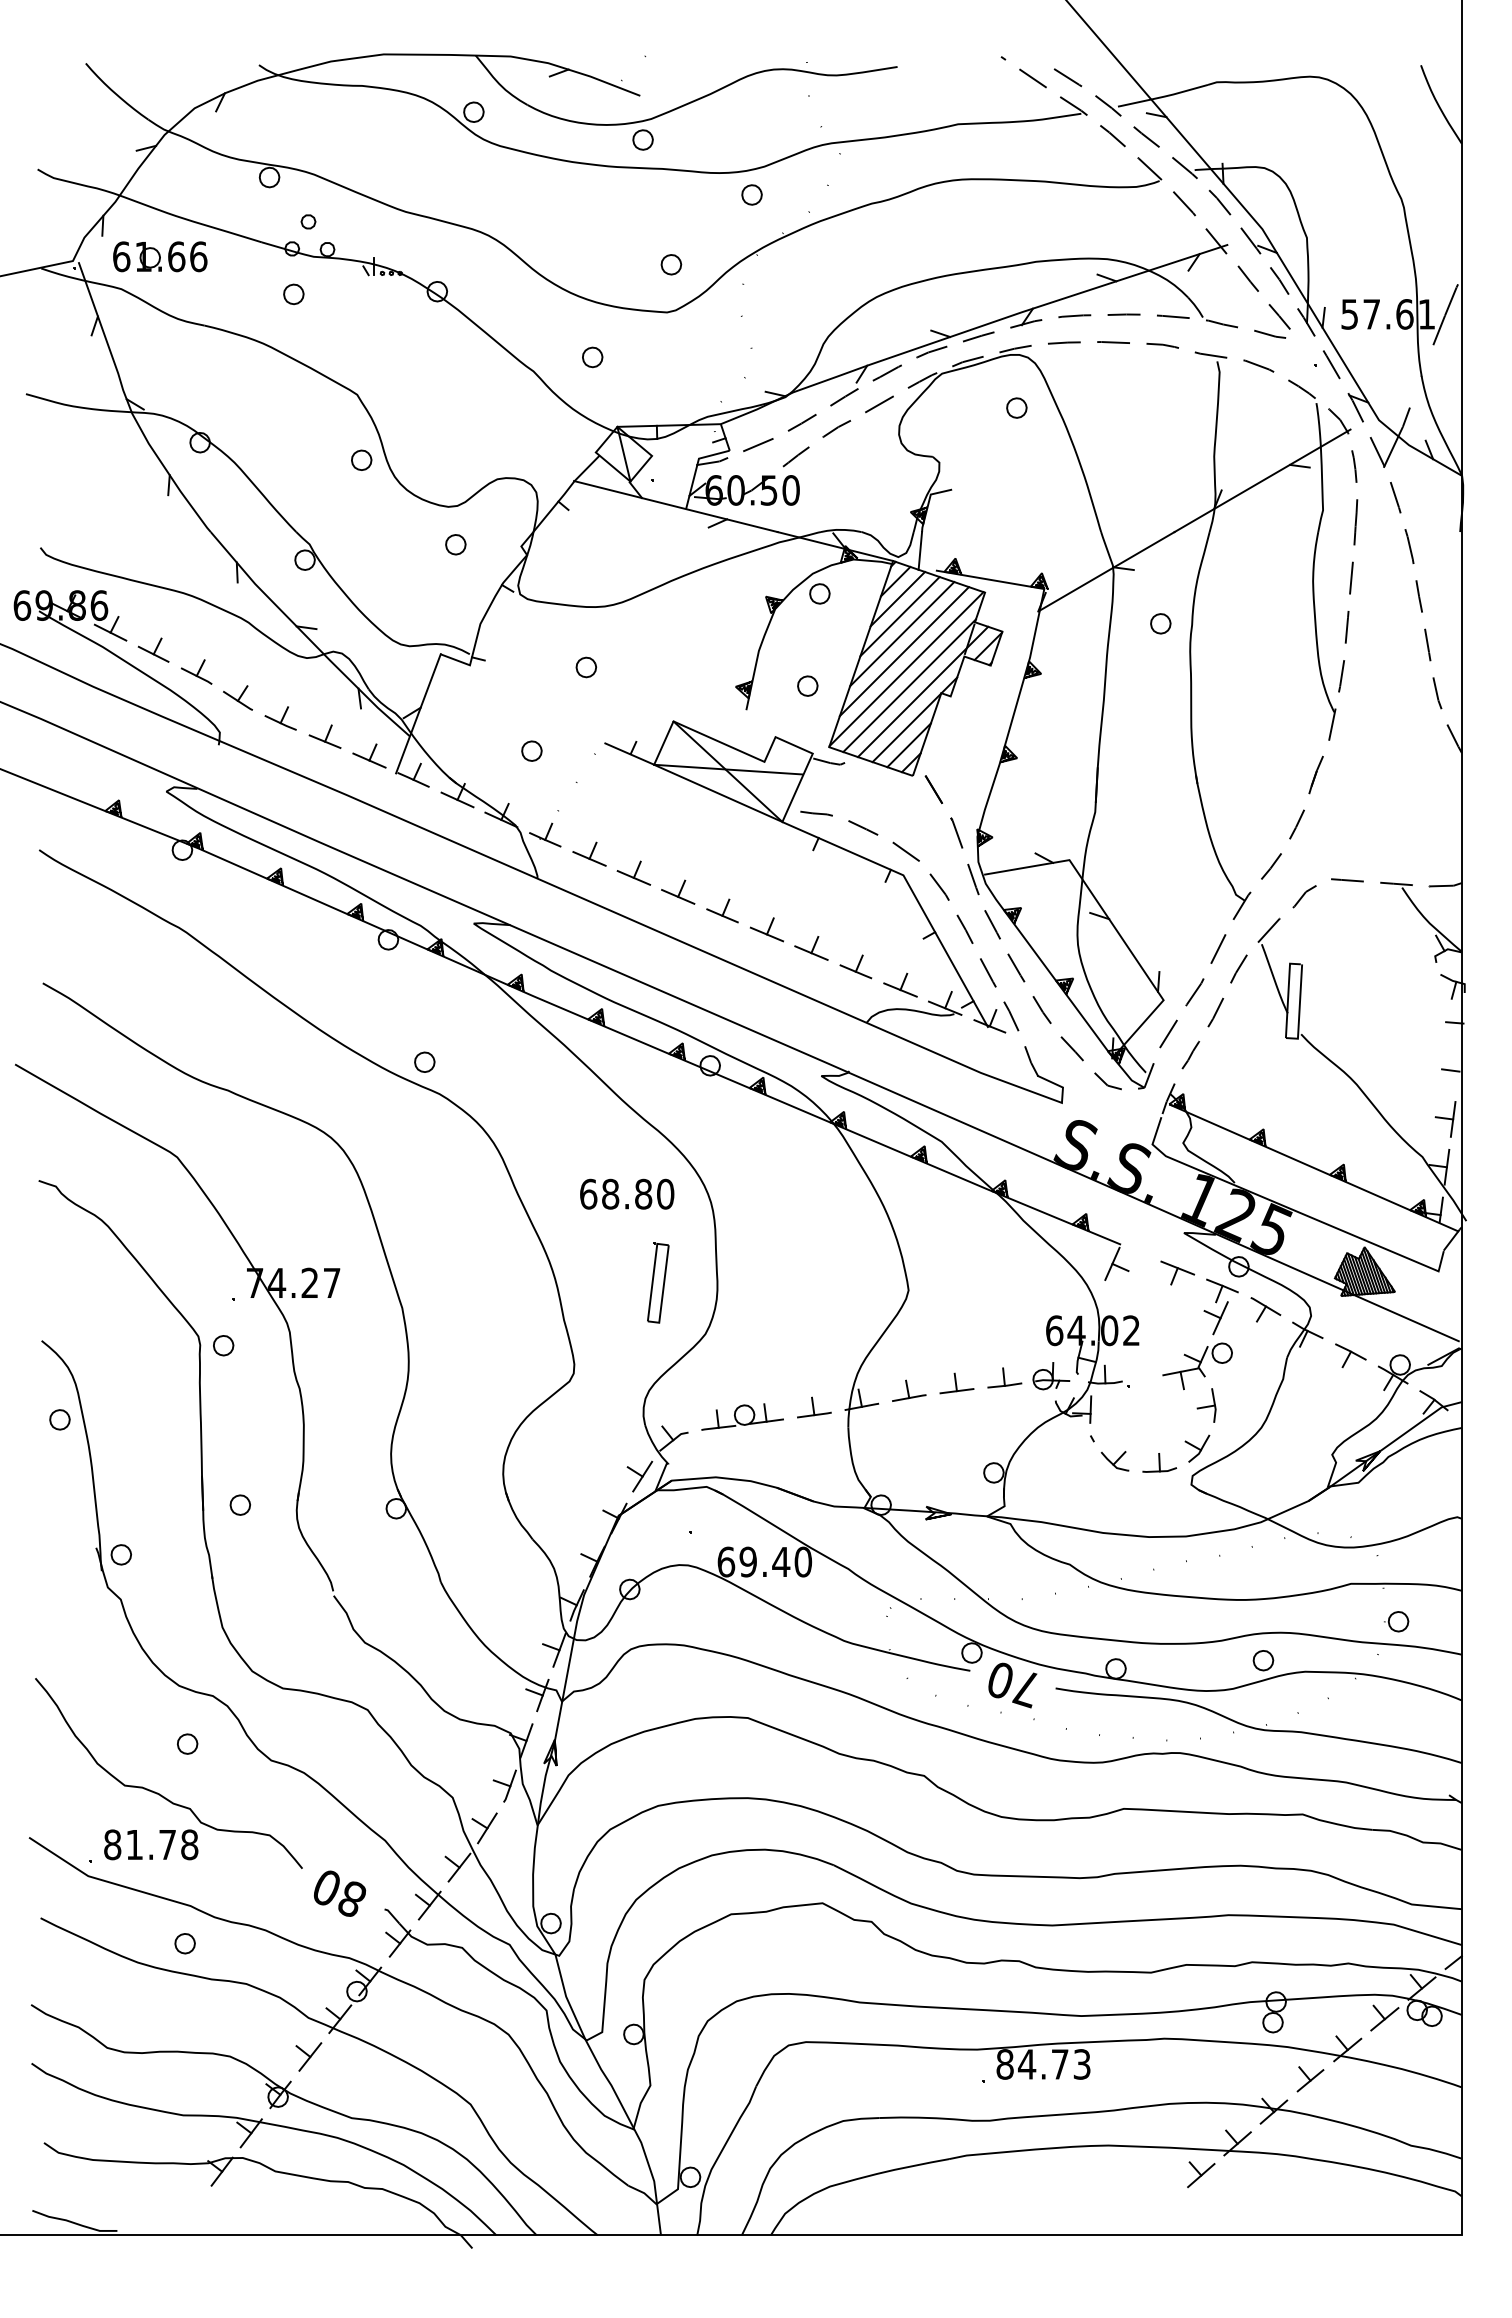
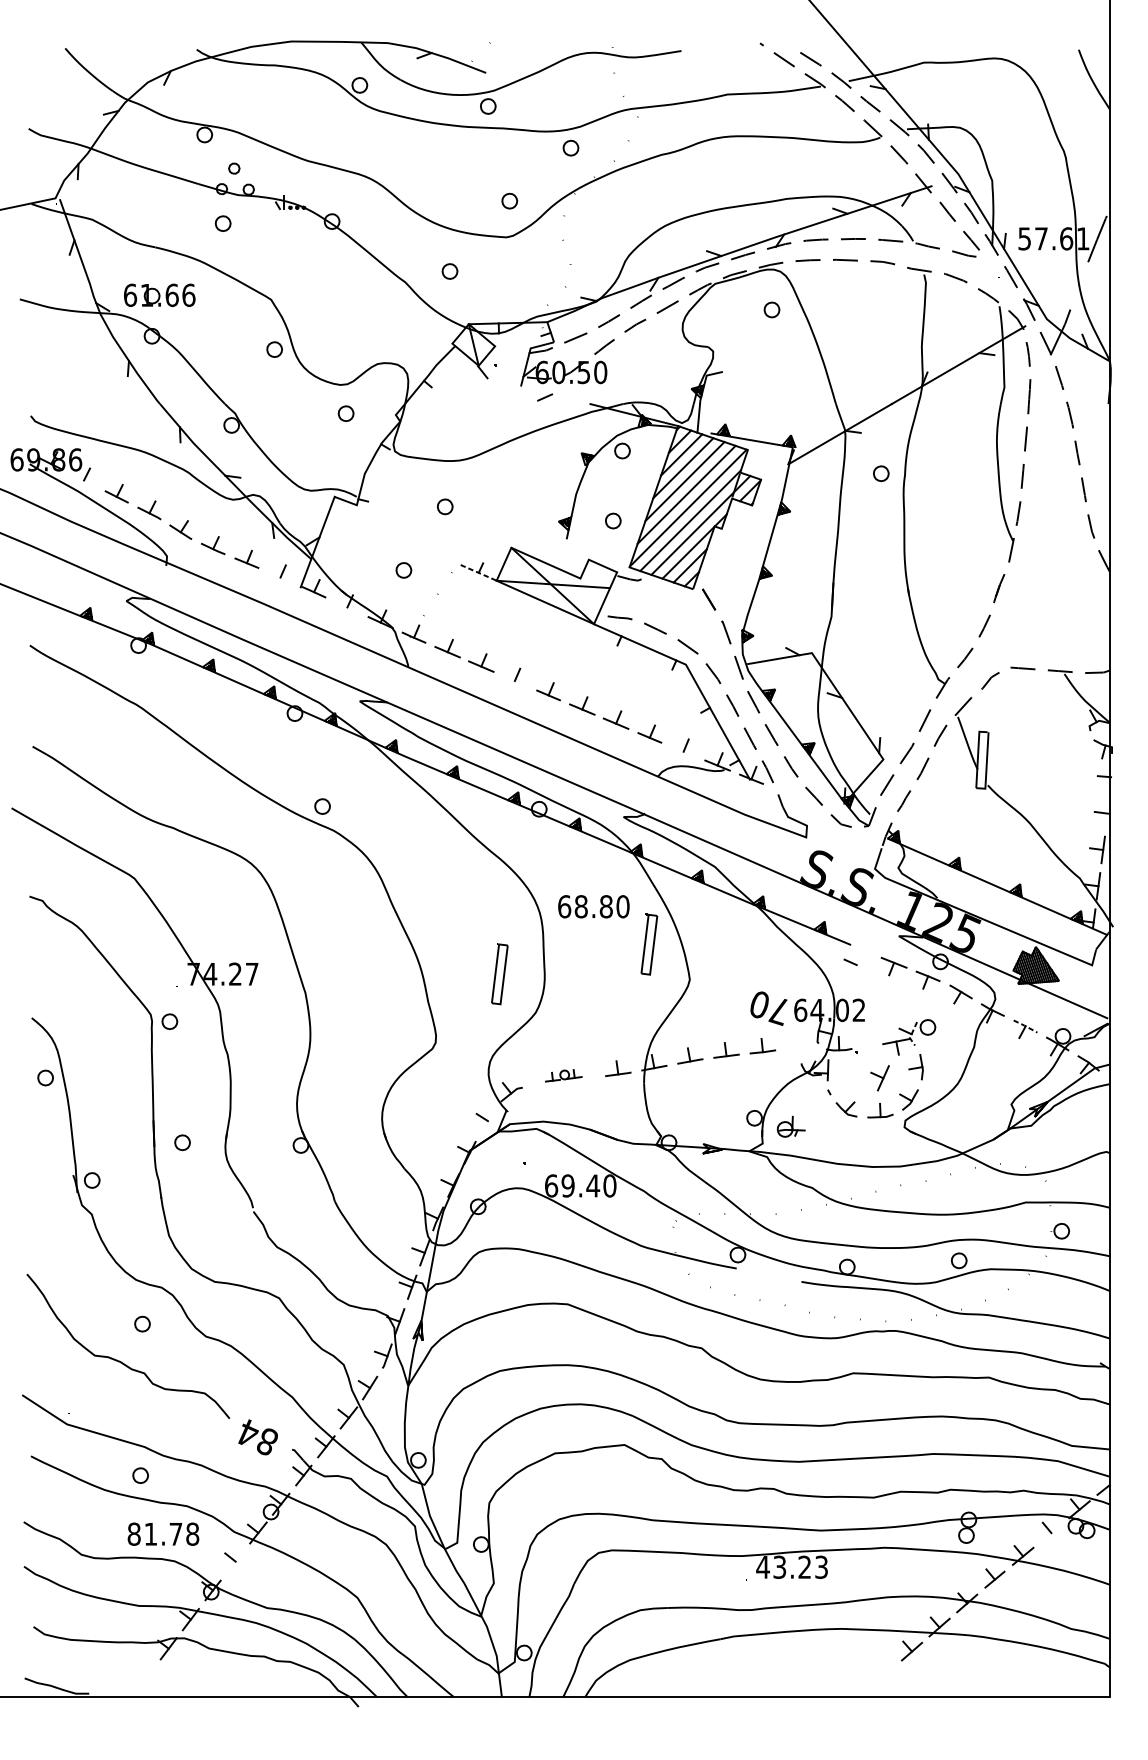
part: (160, 256) -> (159, 295), moved
line: (675, 506) -> (512, 384), removed
line: (110, 632) -> (84, 480), removed
line: (628, 753) -> (477, 572), solid -> dashed
line: (369, 760) -> (280, 577), removed
line: (457, 799) -> (347, 607), removed
line: (678, 896) -> (515, 680), removed
line: (900, 989) -> (683, 751), removed
text: (627, 1193) -> (594, 906), moved
part: (855, 1243) -> (649, 944), added
line: (1112, 1263) -> (844, 959), removed
part: (1215, 1318) -> (879, 1078), moved
line: (1350, 1351) -> (1025, 1026), solid -> dashed
line: (1200, 1362) -> (911, 1034), solid -> dashed
part: (1051, 1376) -> (791, 1127), moved
part: (742, 1416) -> (563, 1075), size x0.6
line: (642, 1476) -> (487, 1121), removed
text: (1012, 1685) -> (768, 1008), moved
text: (151, 1844) -> (163, 1533), moved
text: (327, 1887) -> (248, 1433), 80 -> 84
line: (1384, 2019) -> (1051, 1533), removed
line: (310, 2056) -> (235, 1561), removed
text: (1031, 2064) -> (783, 1567), 84.73 -> 43.23

